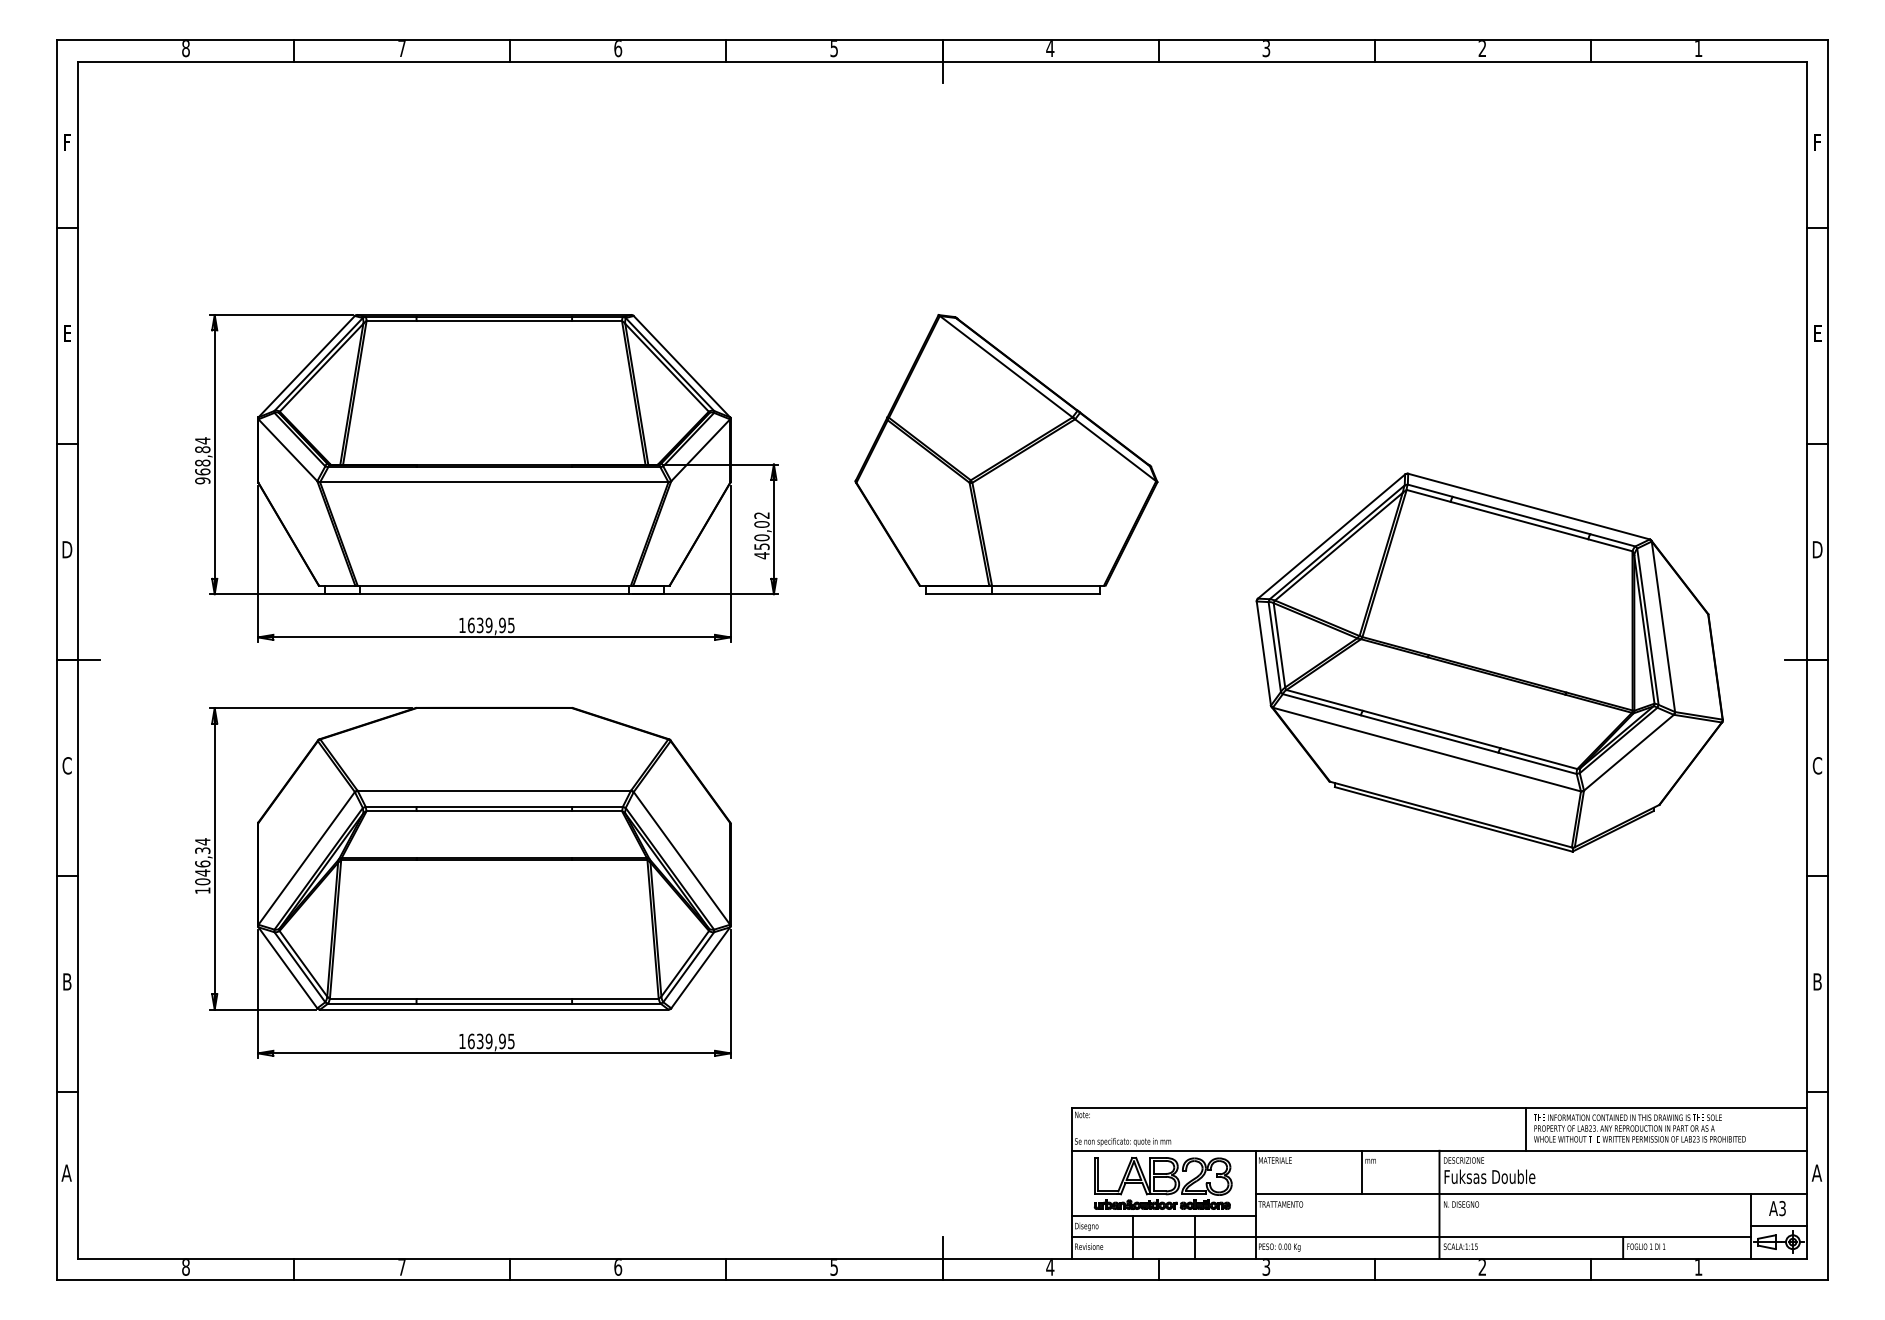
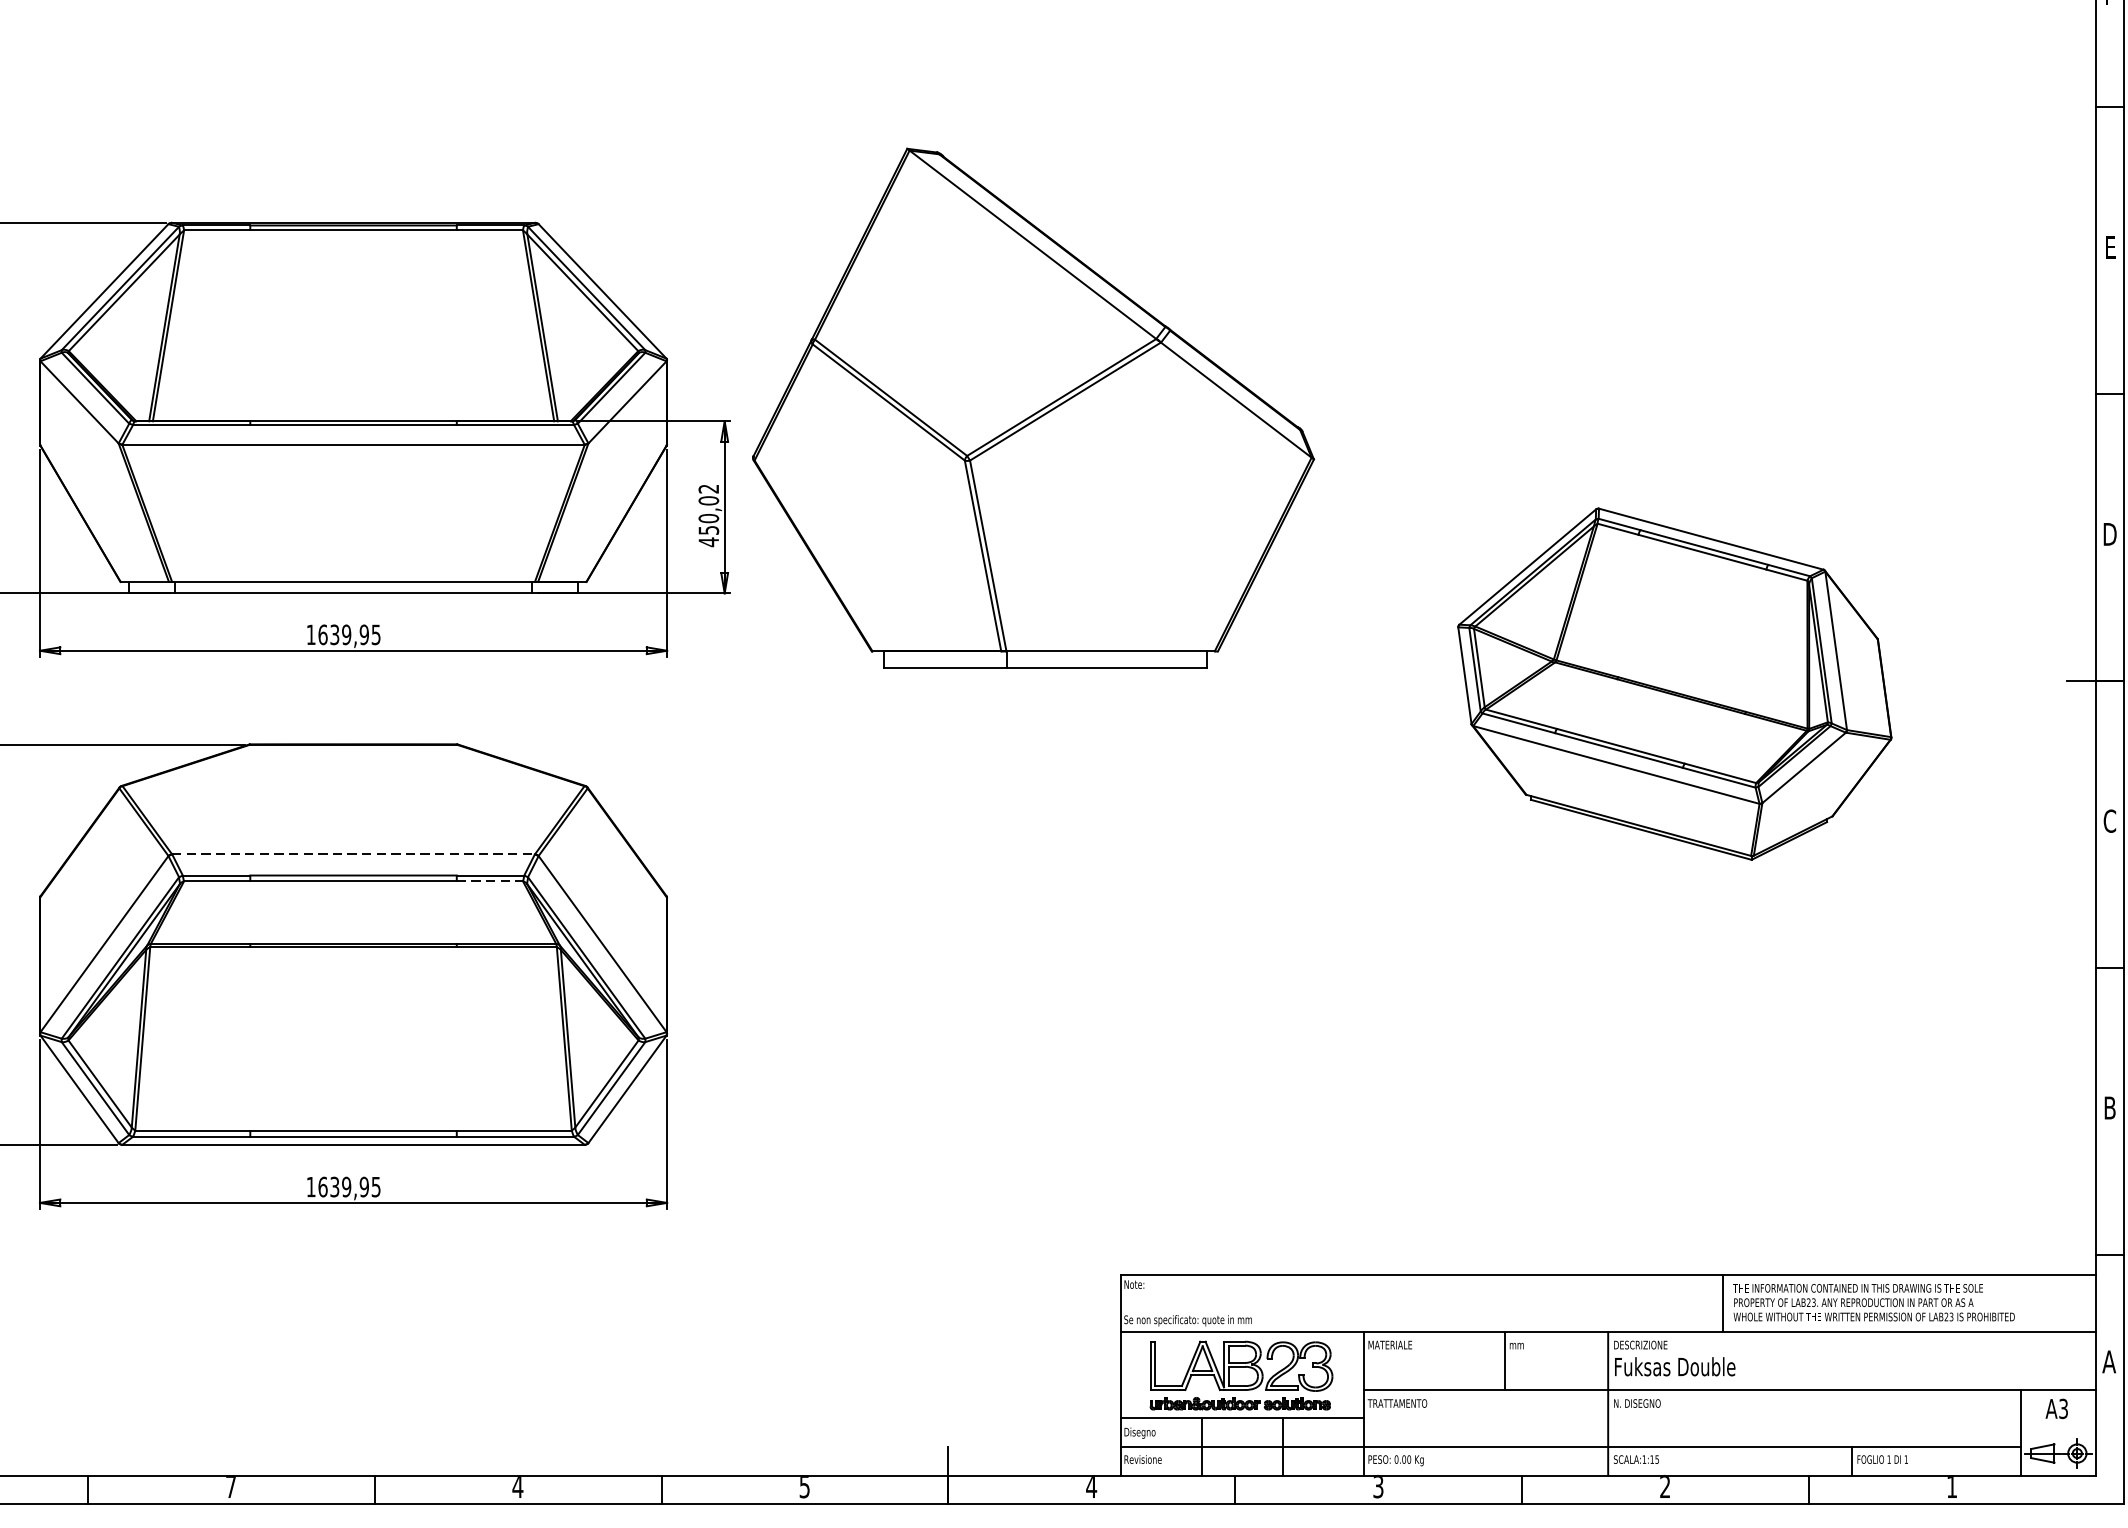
part: (1006, 454) -> (1033, 407), size x1.4
part: (1489, 662) -> (1674, 684), size x0.7
line: (494, 790) -> (353, 853), solid -> dashed
line: (597, 811) -> (490, 881), solid -> dashed
line: (1778, 1226) -> (2058, 1432), removed
text: (618, 1267) -> (518, 1487), 6 -> 4

